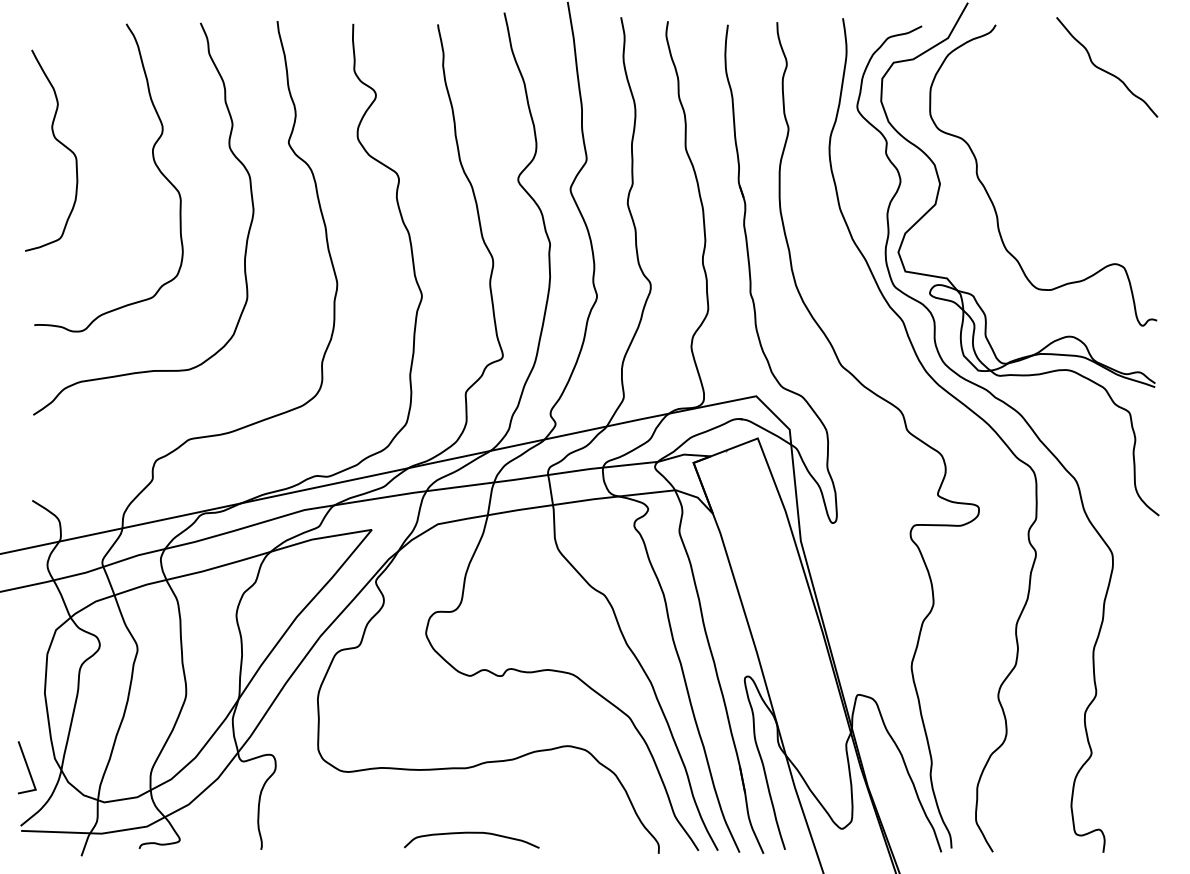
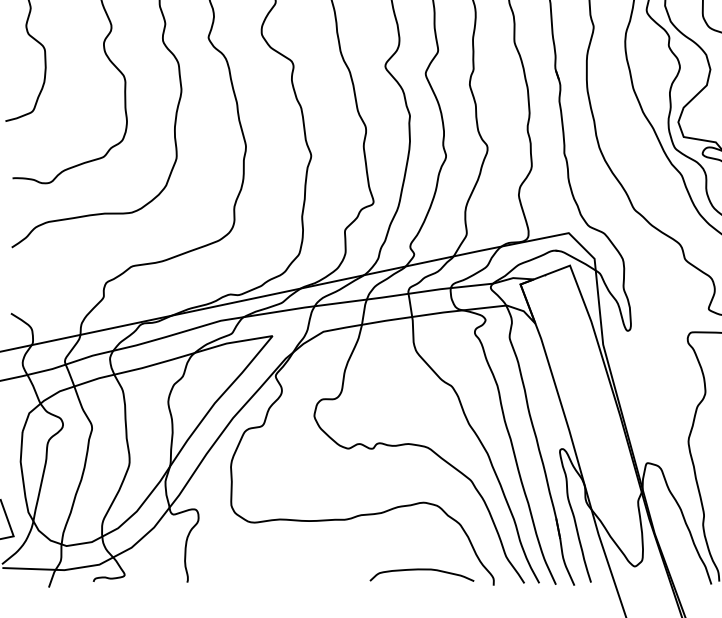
curve: (471, 833) -> (421, 570), moved

